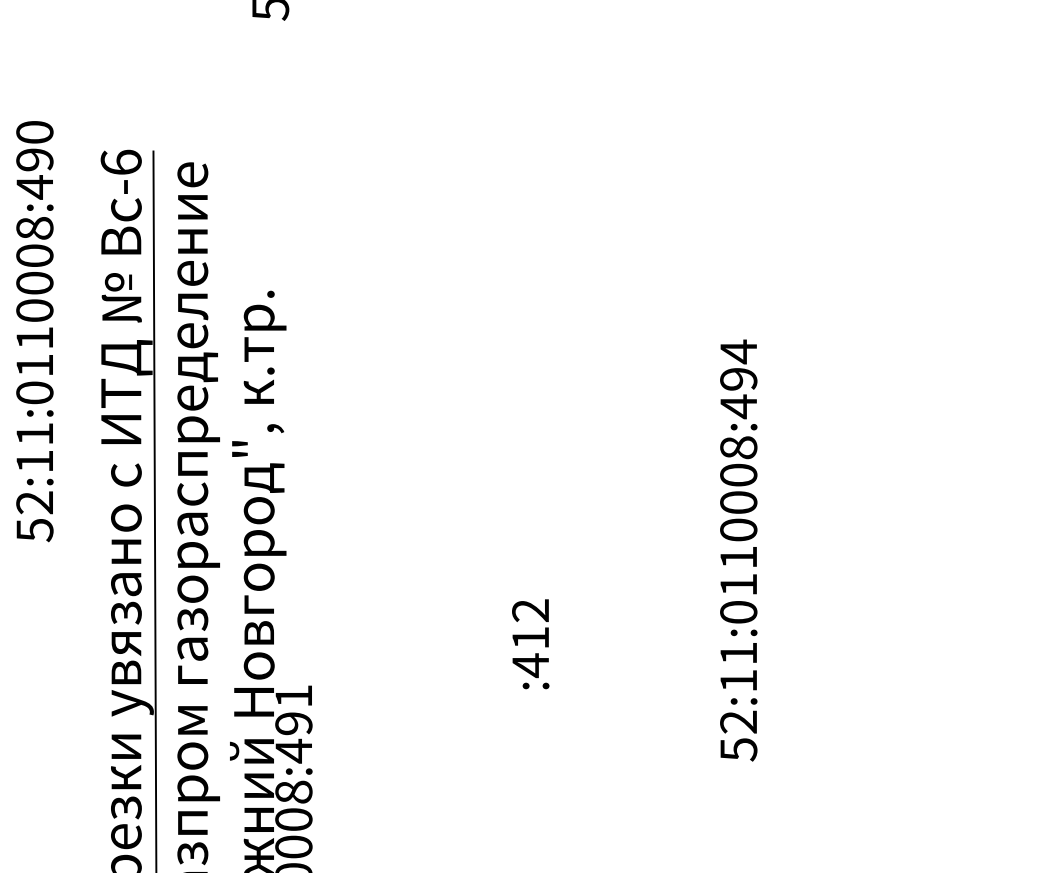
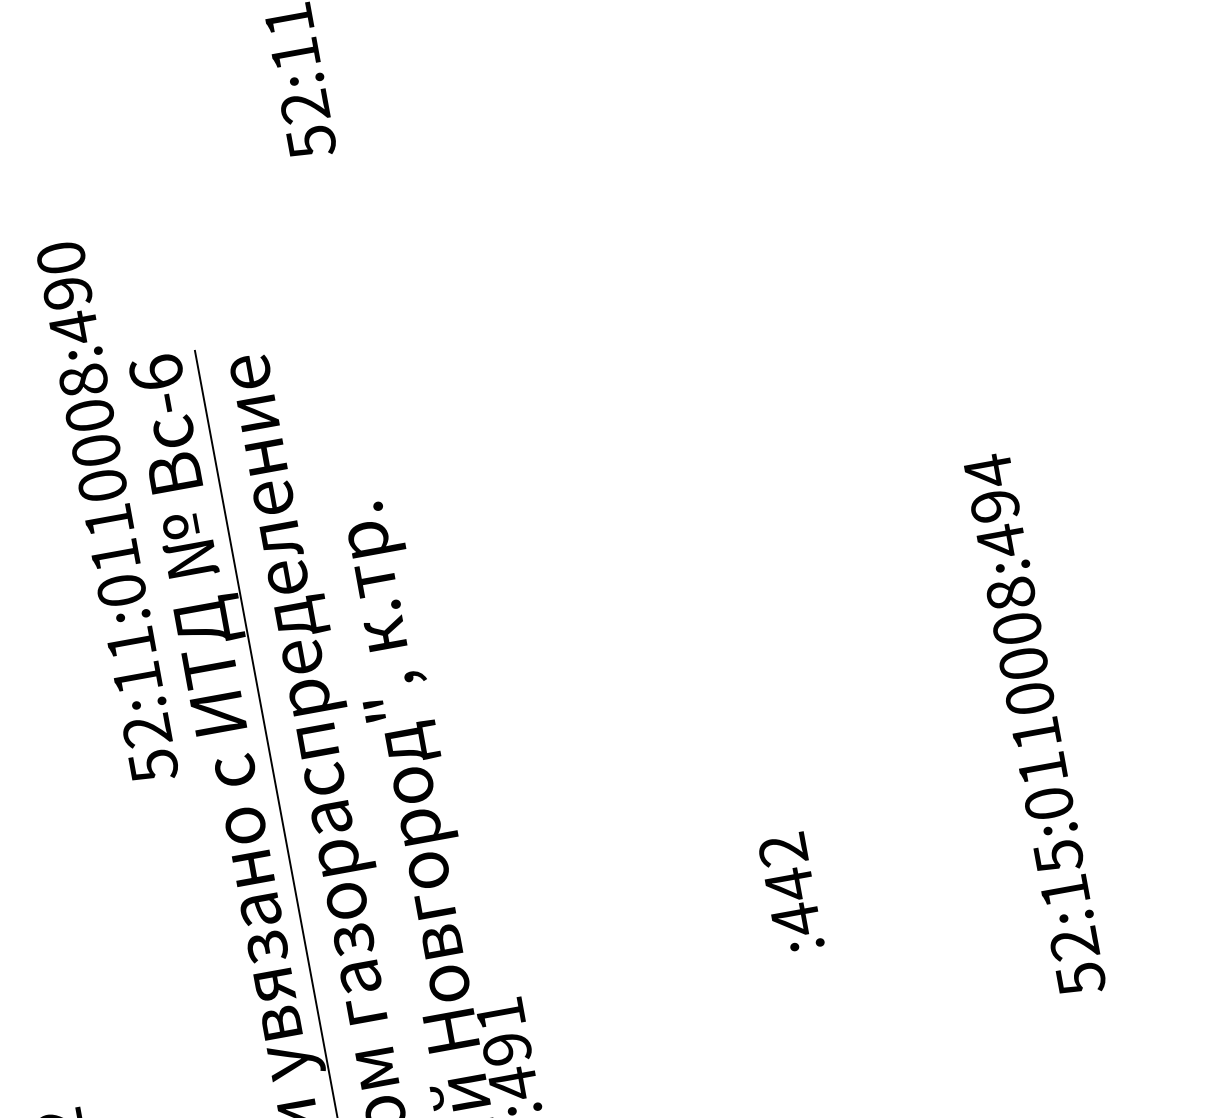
text: (34, 331) -> (106, 512), moved
text: (530, 637) -> (789, 884), :412 -> :442
text: (738, 653) -> (1058, 856), 52:11:0110008:494 -> 52:15:0110008:494

